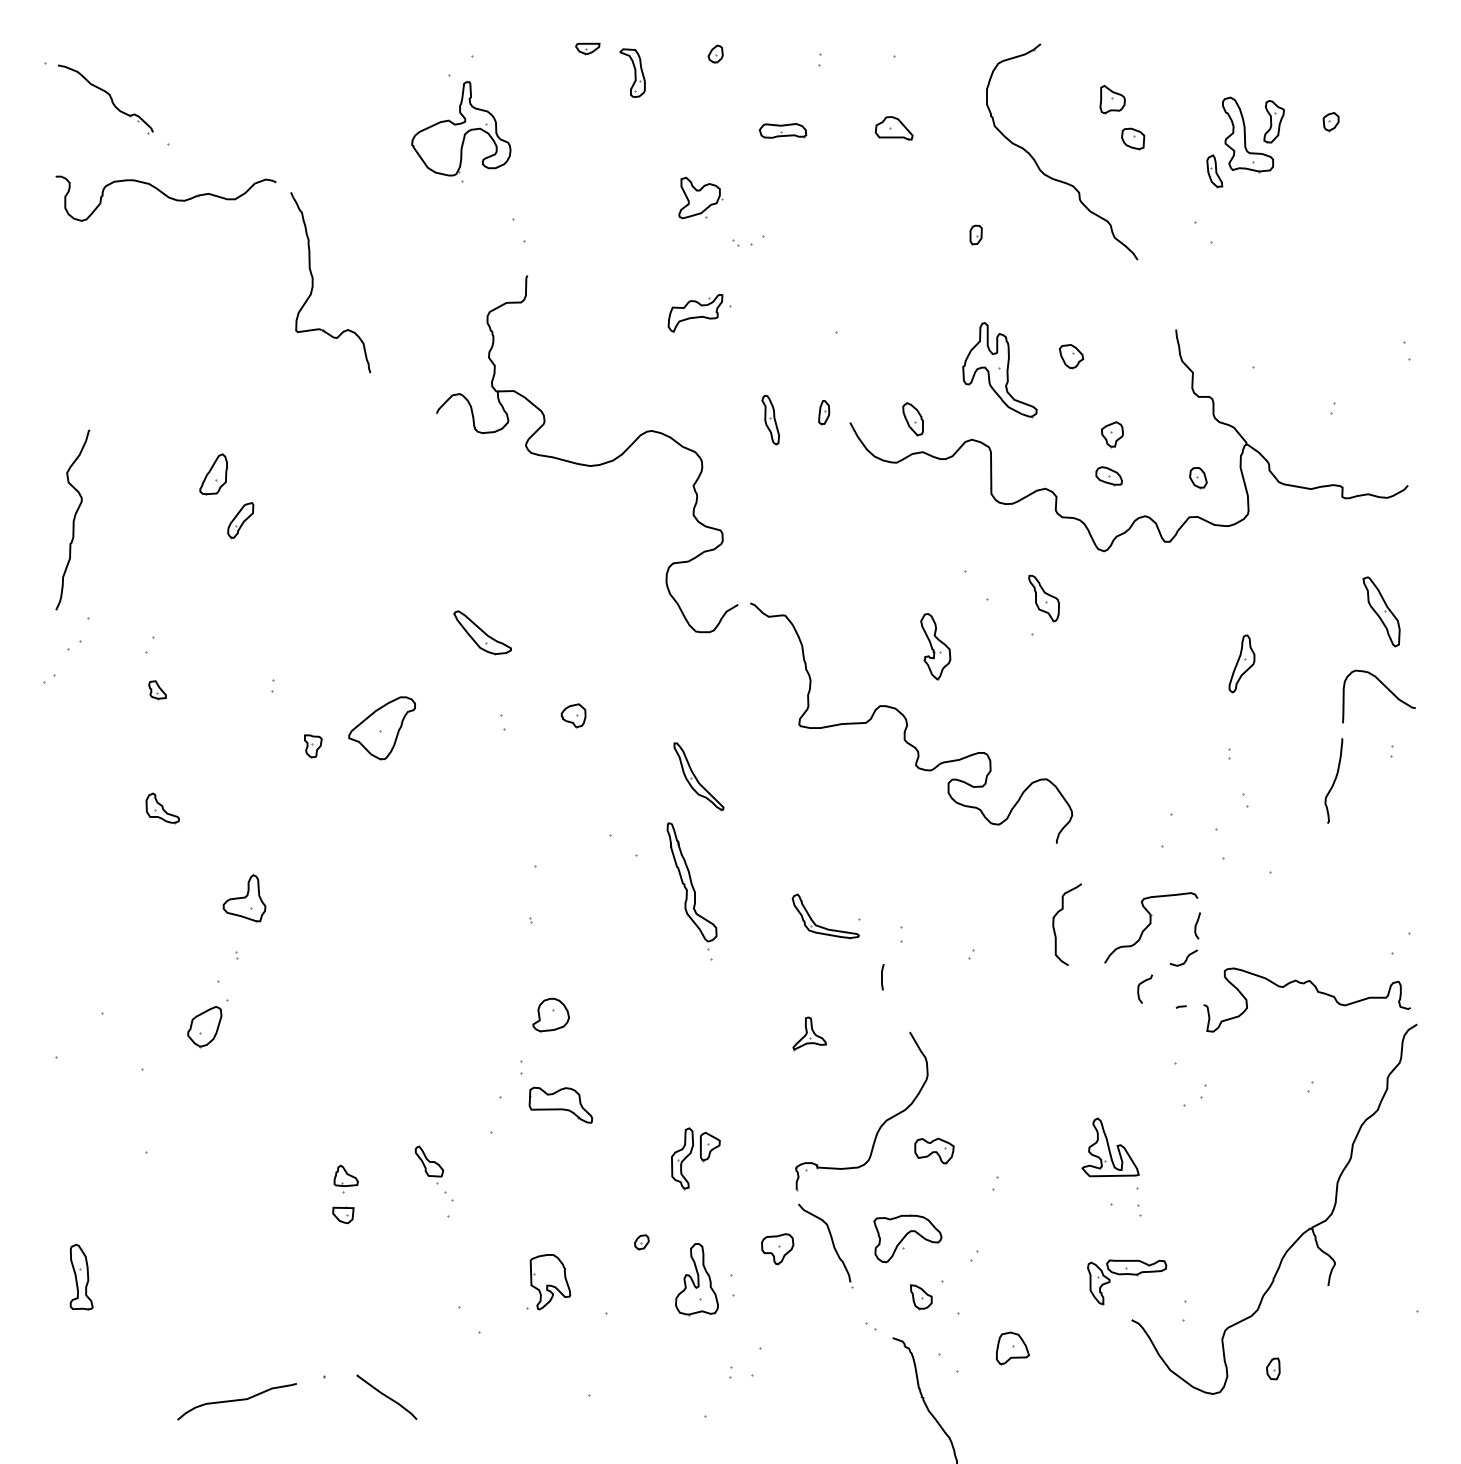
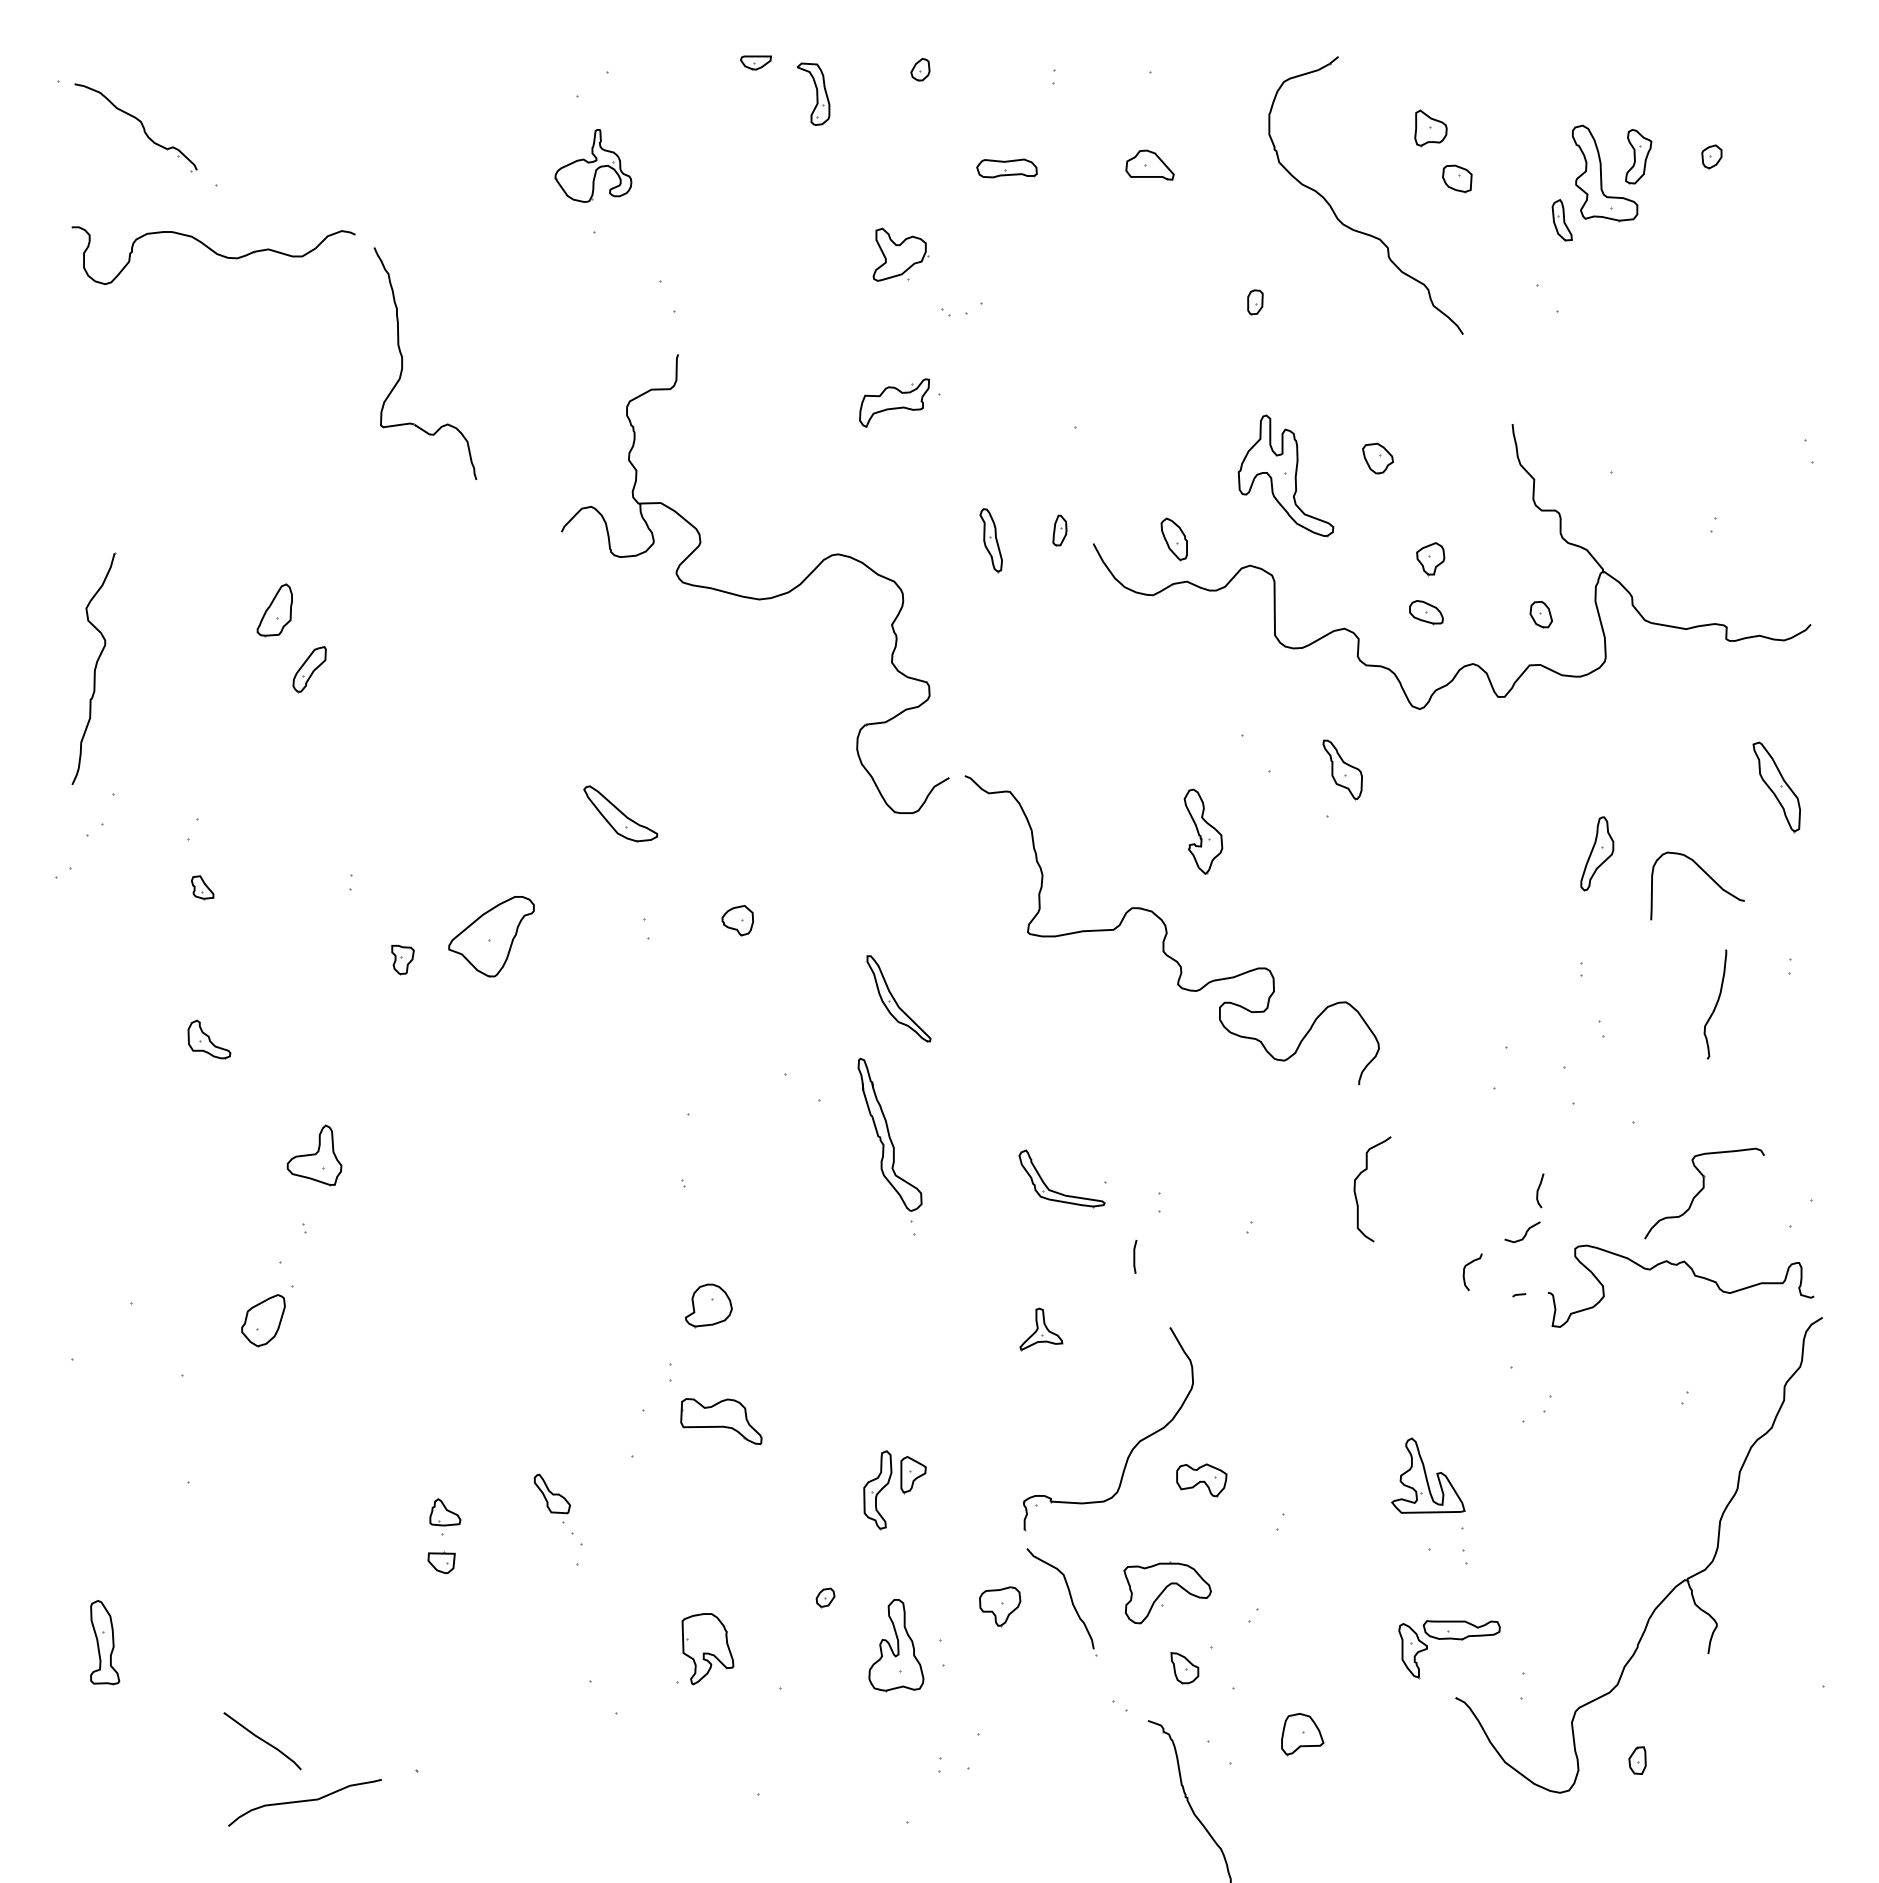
part: (461, 128) -> (593, 165), size x0.6
curve: (1386, 688) -> (1707, 875), moved
part: (1151, 927) -> (1704, 1193), moved
part: (386, 1397) -> (262, 1741), moved

